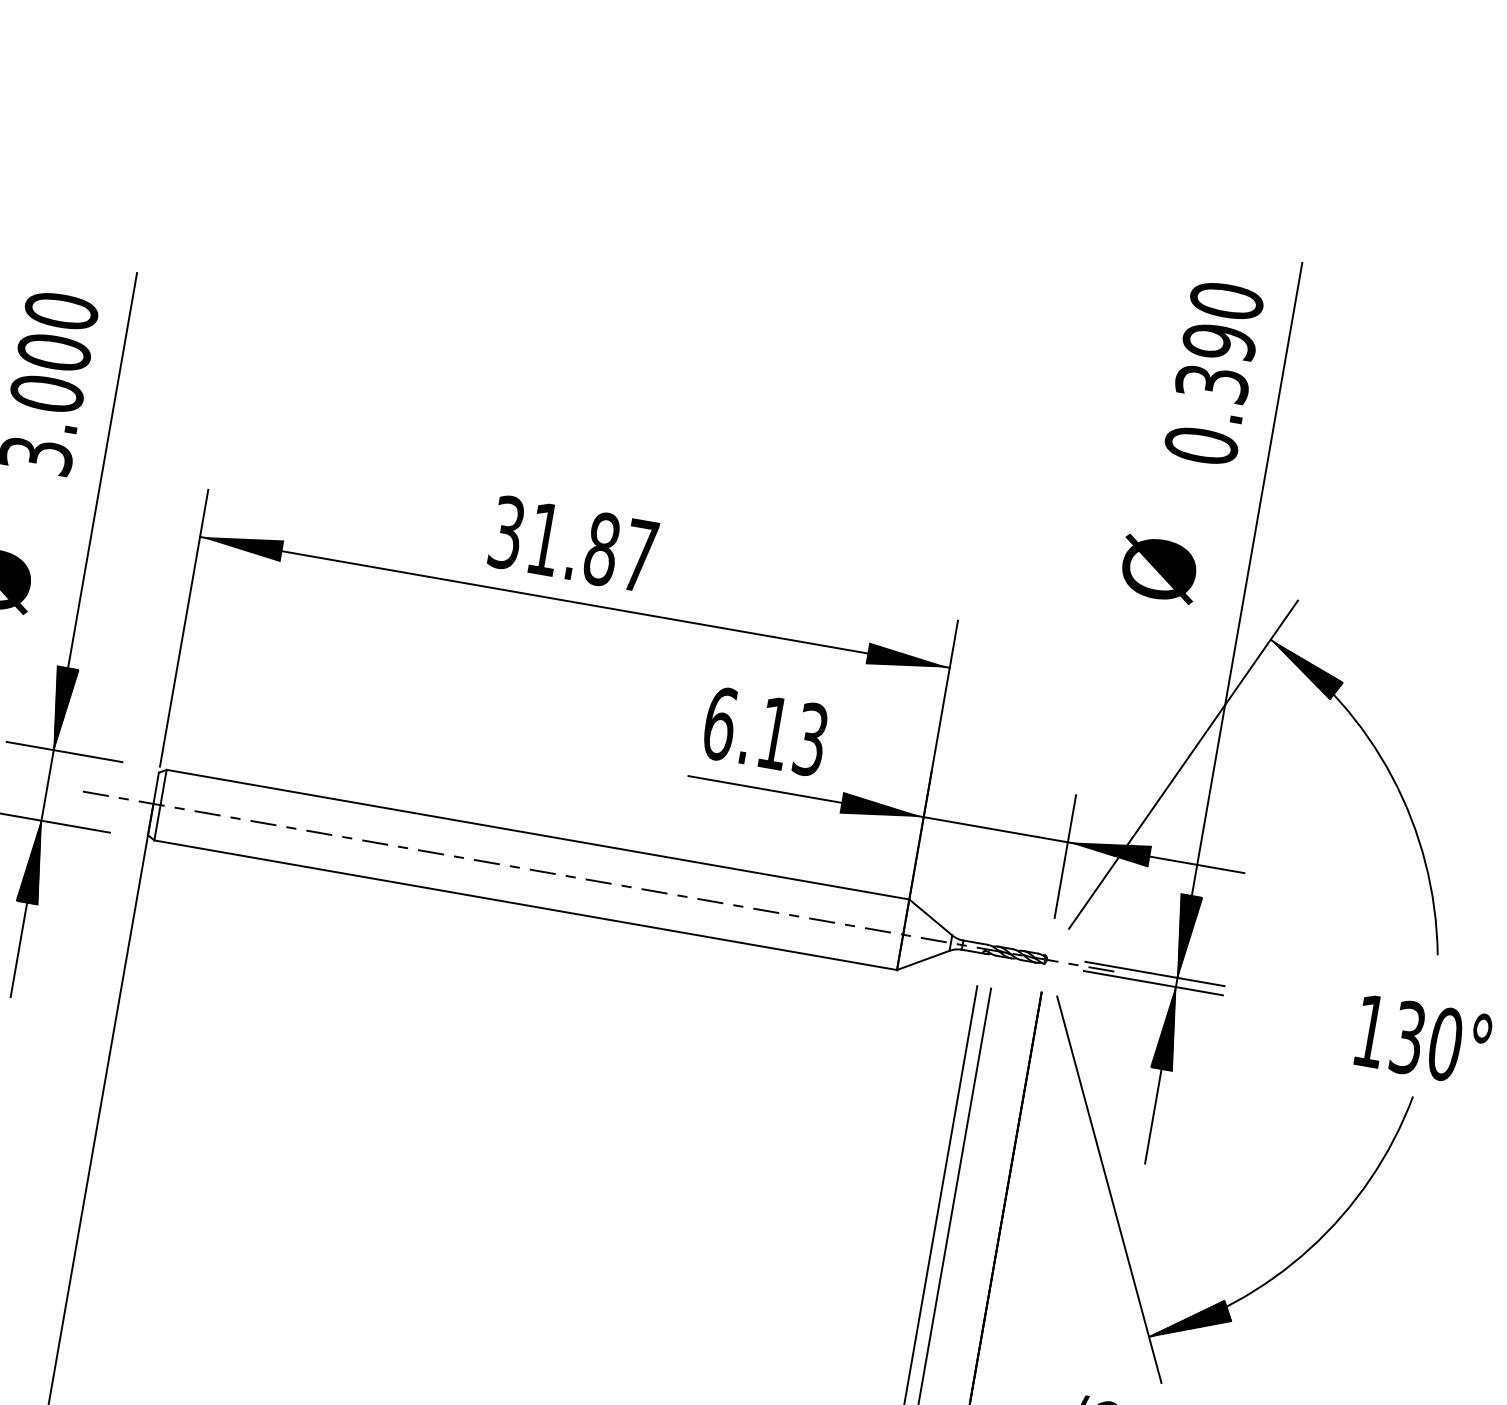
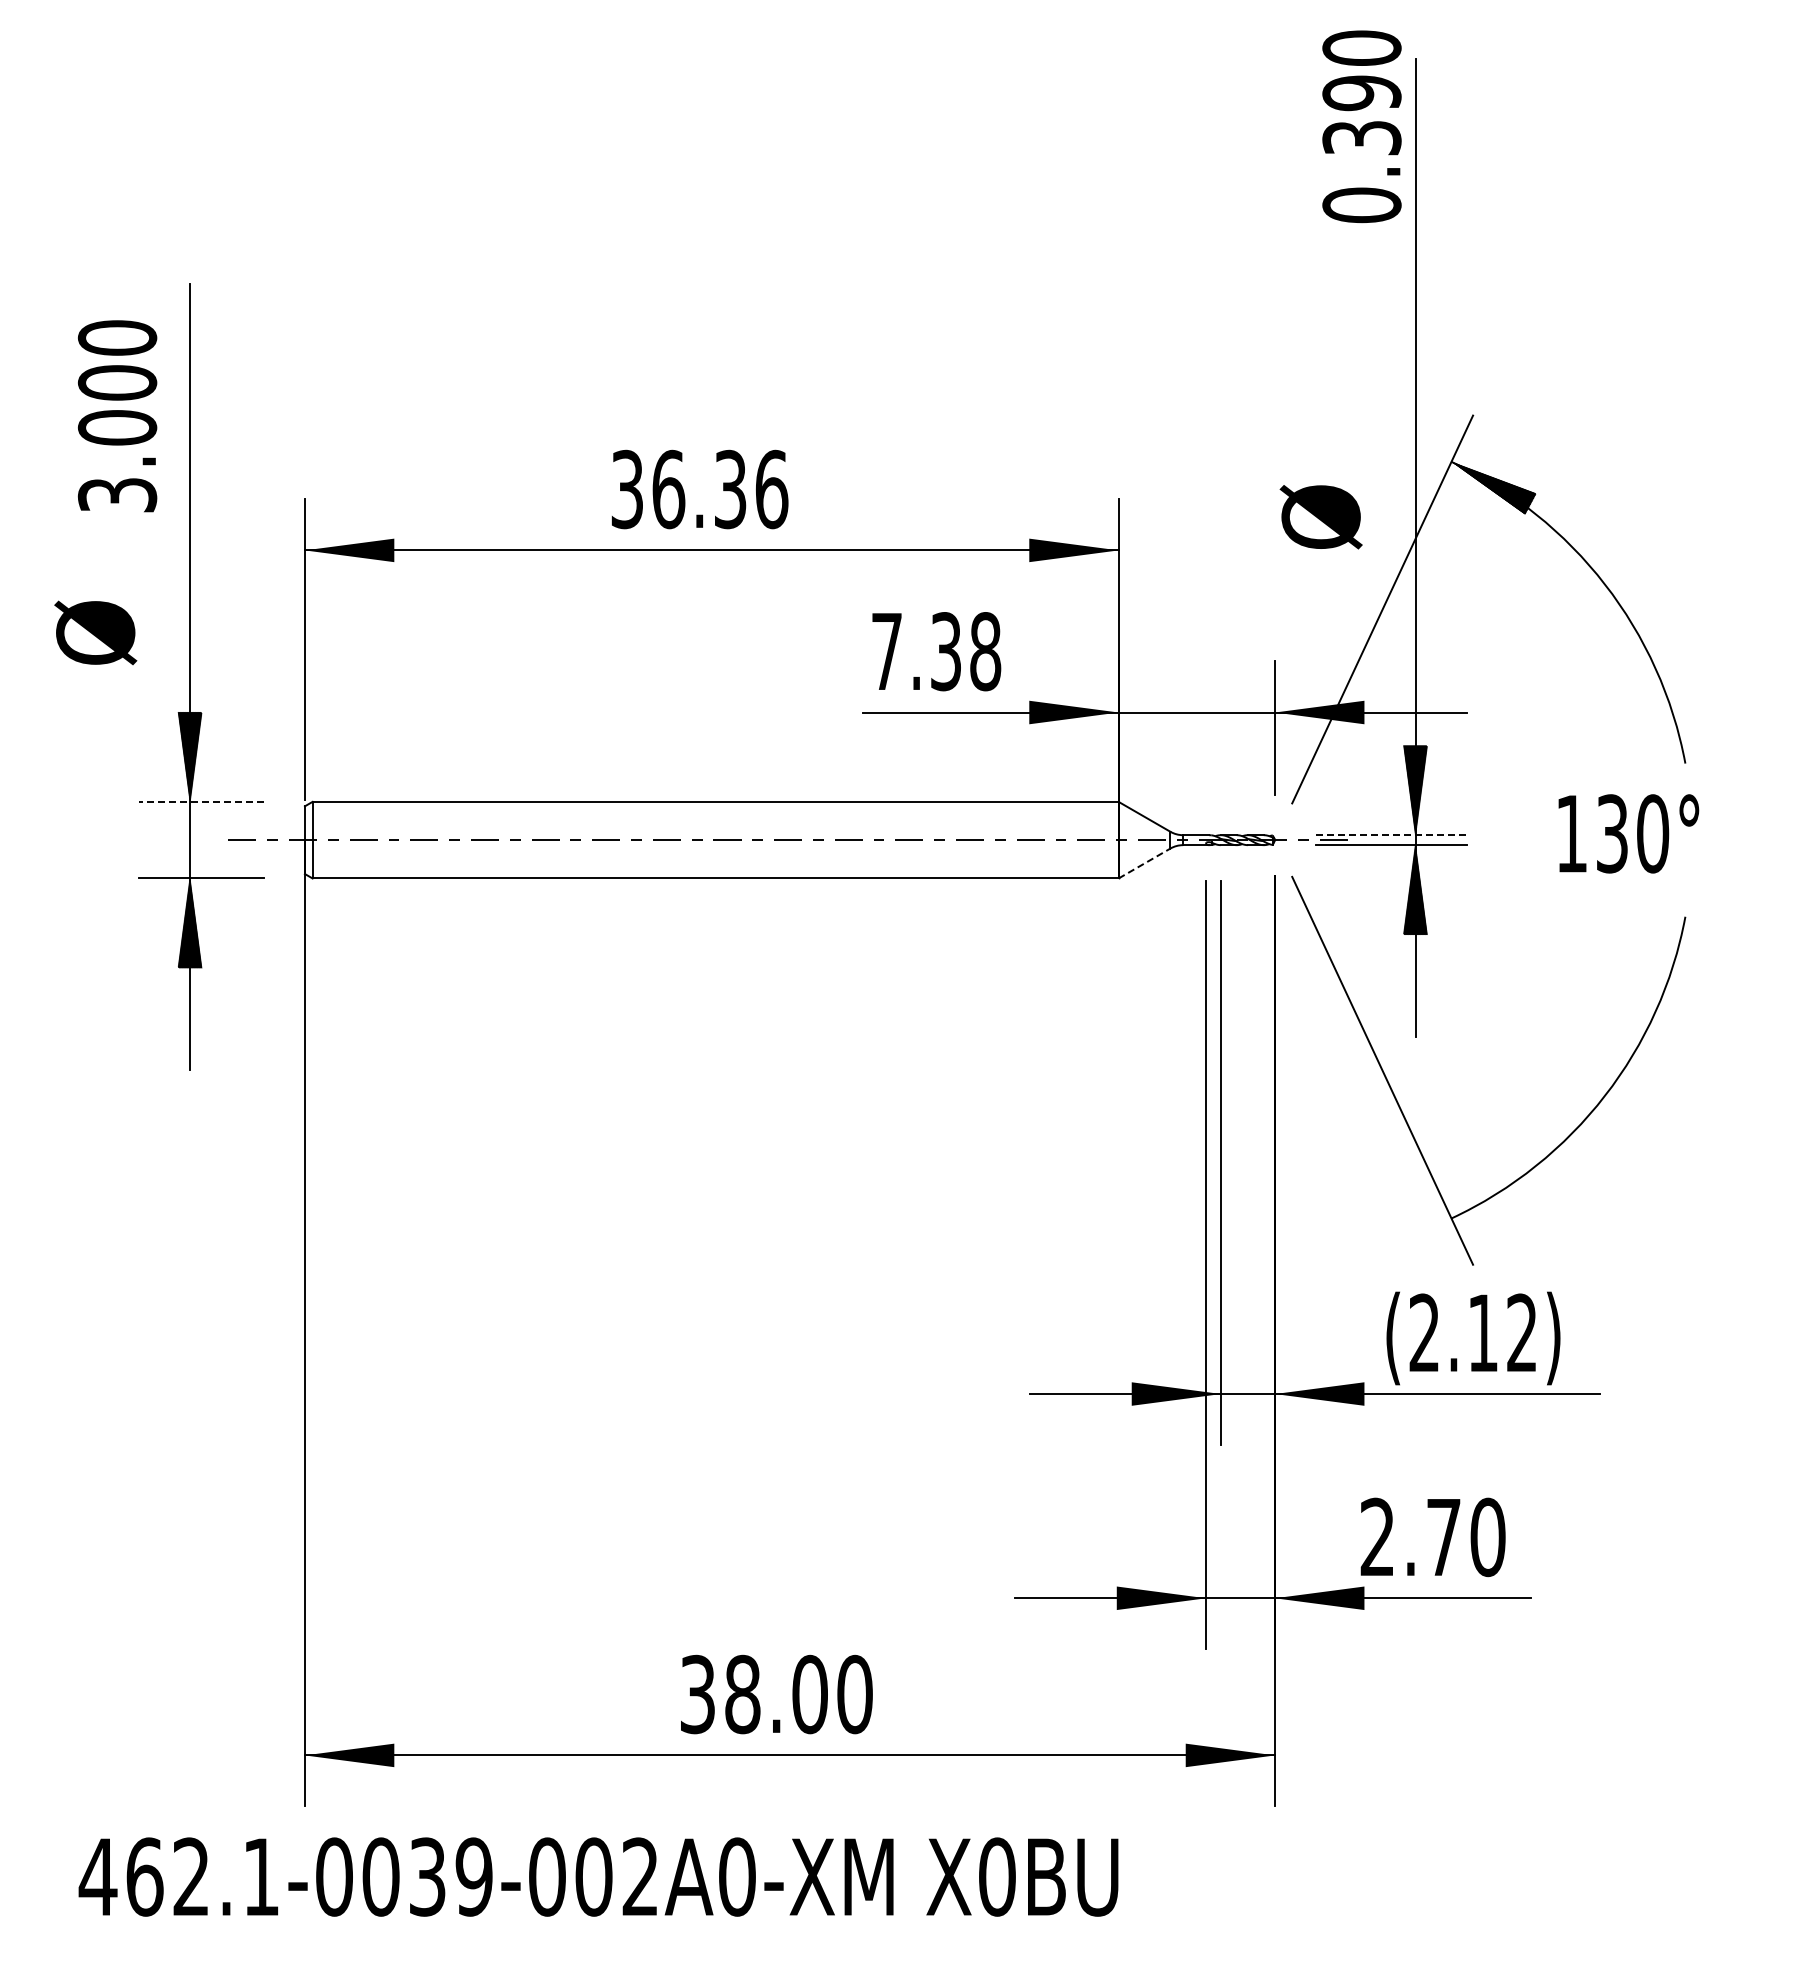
text: (1213, 373) -> (1361, 126), moved
text: (592, 547) -> (720, 489), 31.87 -> 36.36
text: (1158, 569) -> (1320, 517), moved
text: (765, 731) -> (936, 651), 6.13 -> 7.38
line: (64, 751) -> (201, 801), solid -> dashed
line: (923, 960) -> (1144, 863), solid -> dashed
line: (1155, 974) -> (1391, 835), solid -> dashed
text: (1423, 1040) -> (1628, 833), moved
hatch: (1191, 1319) -> (1493, 1192), removed

